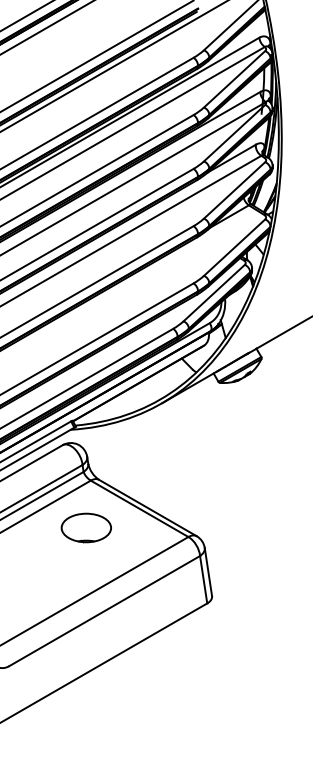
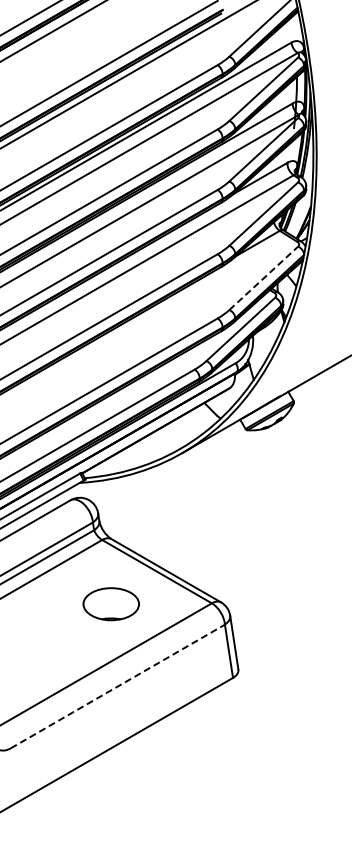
line: (234, 247) -> (263, 278), solid -> dashed
part: (85, 528) -> (110, 604), moved
line: (104, 611) -> (117, 686), solid -> dashed

